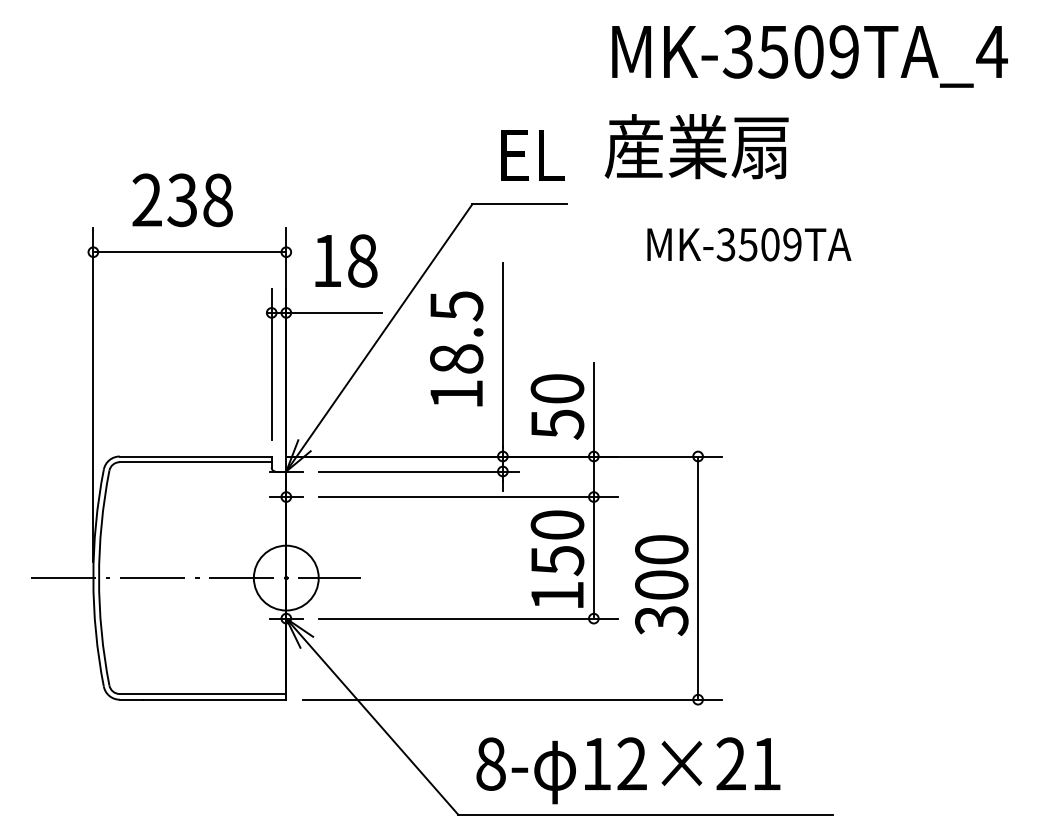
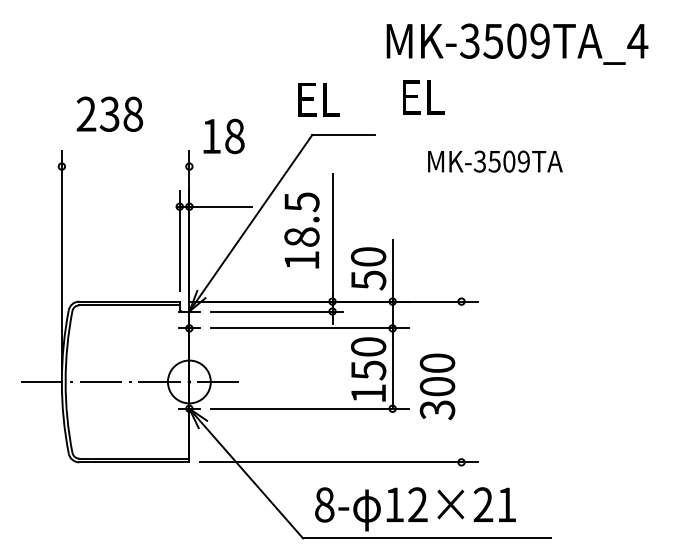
text: (810, 55) -> (517, 43), moved
text: (696, 146) -> (460, 96), 産業扇 -> EL
text: (531, 155) -> (318, 99), moved
text: (182, 199) -> (109, 113), moved
line: (189, 252) -> (125, 166), removed
text: (345, 261) -> (223, 136), moved
line: (698, 577) -> (461, 381), removed

